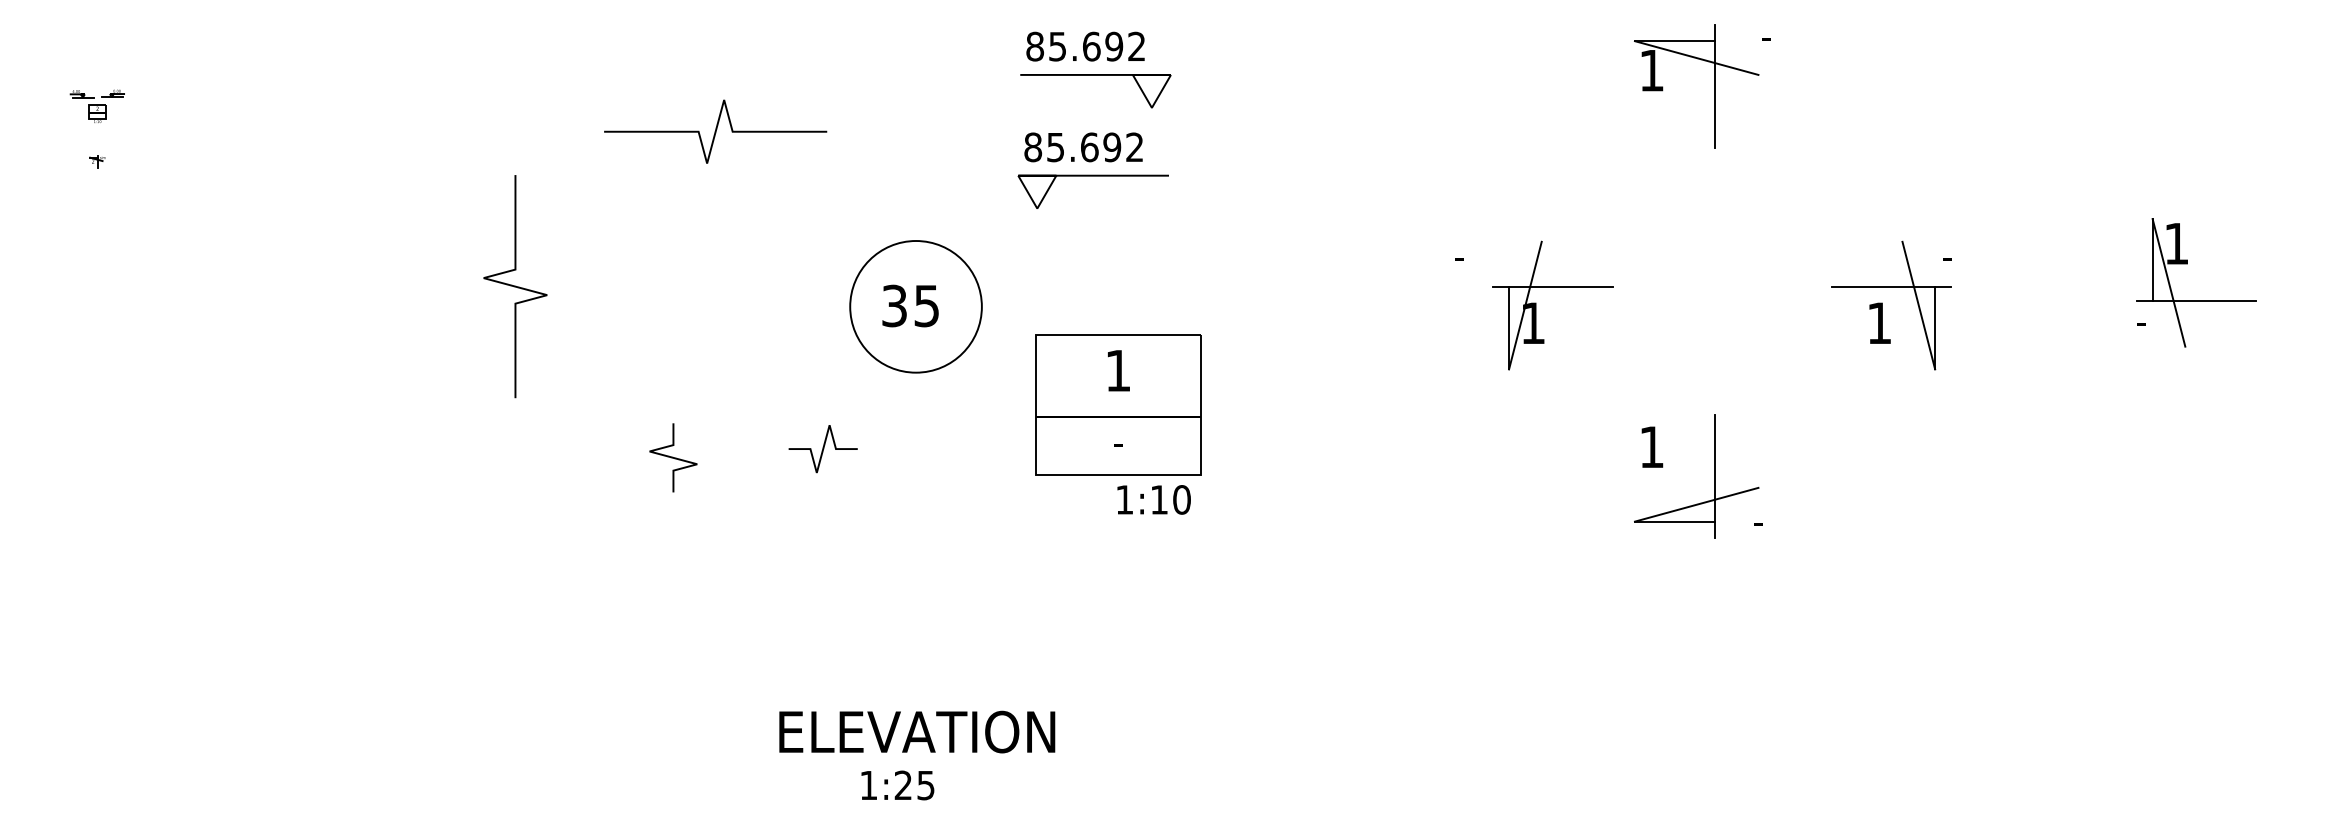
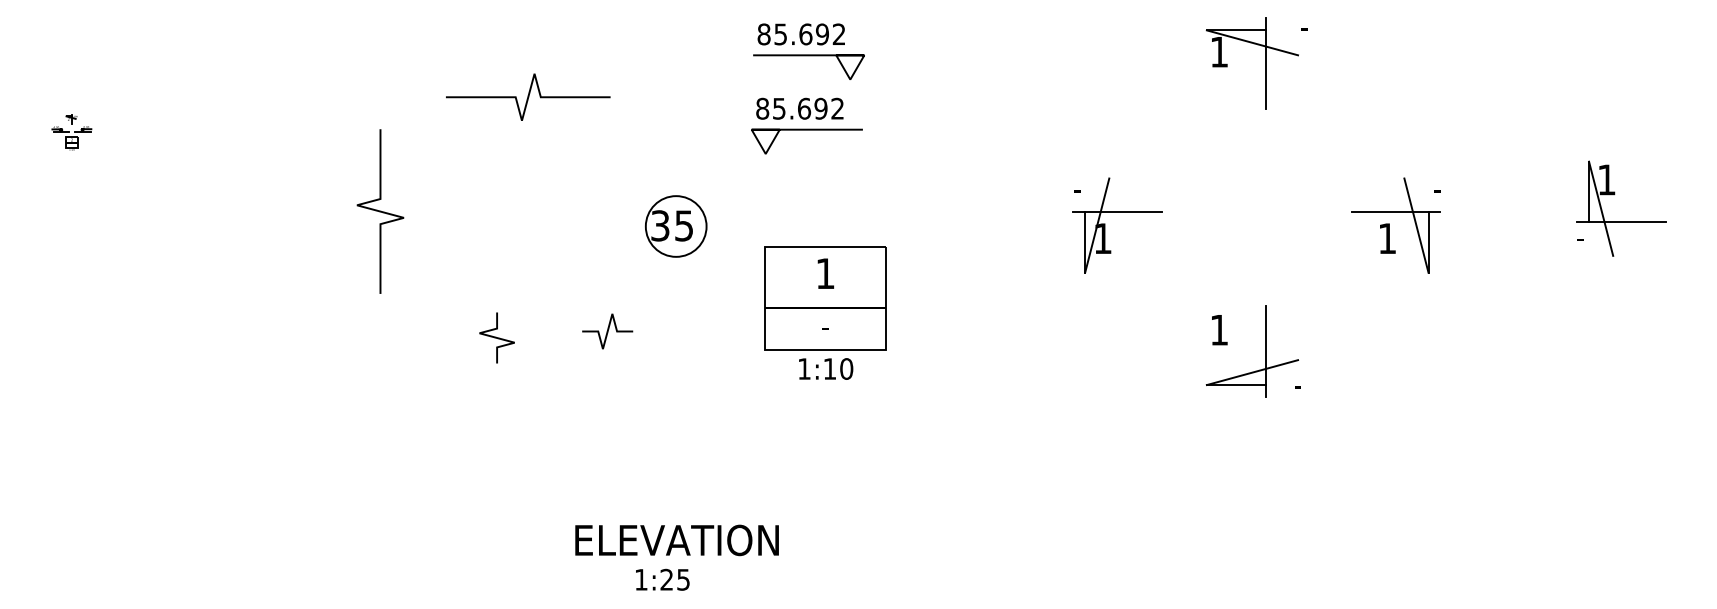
part: (96, 105) -> (71, 137), moved
part: (1536, 305) -> (1105, 225), moved
circle: (915, 306) -> (675, 226), size x0.62
text: (1153, 499) -> (825, 368), moved

